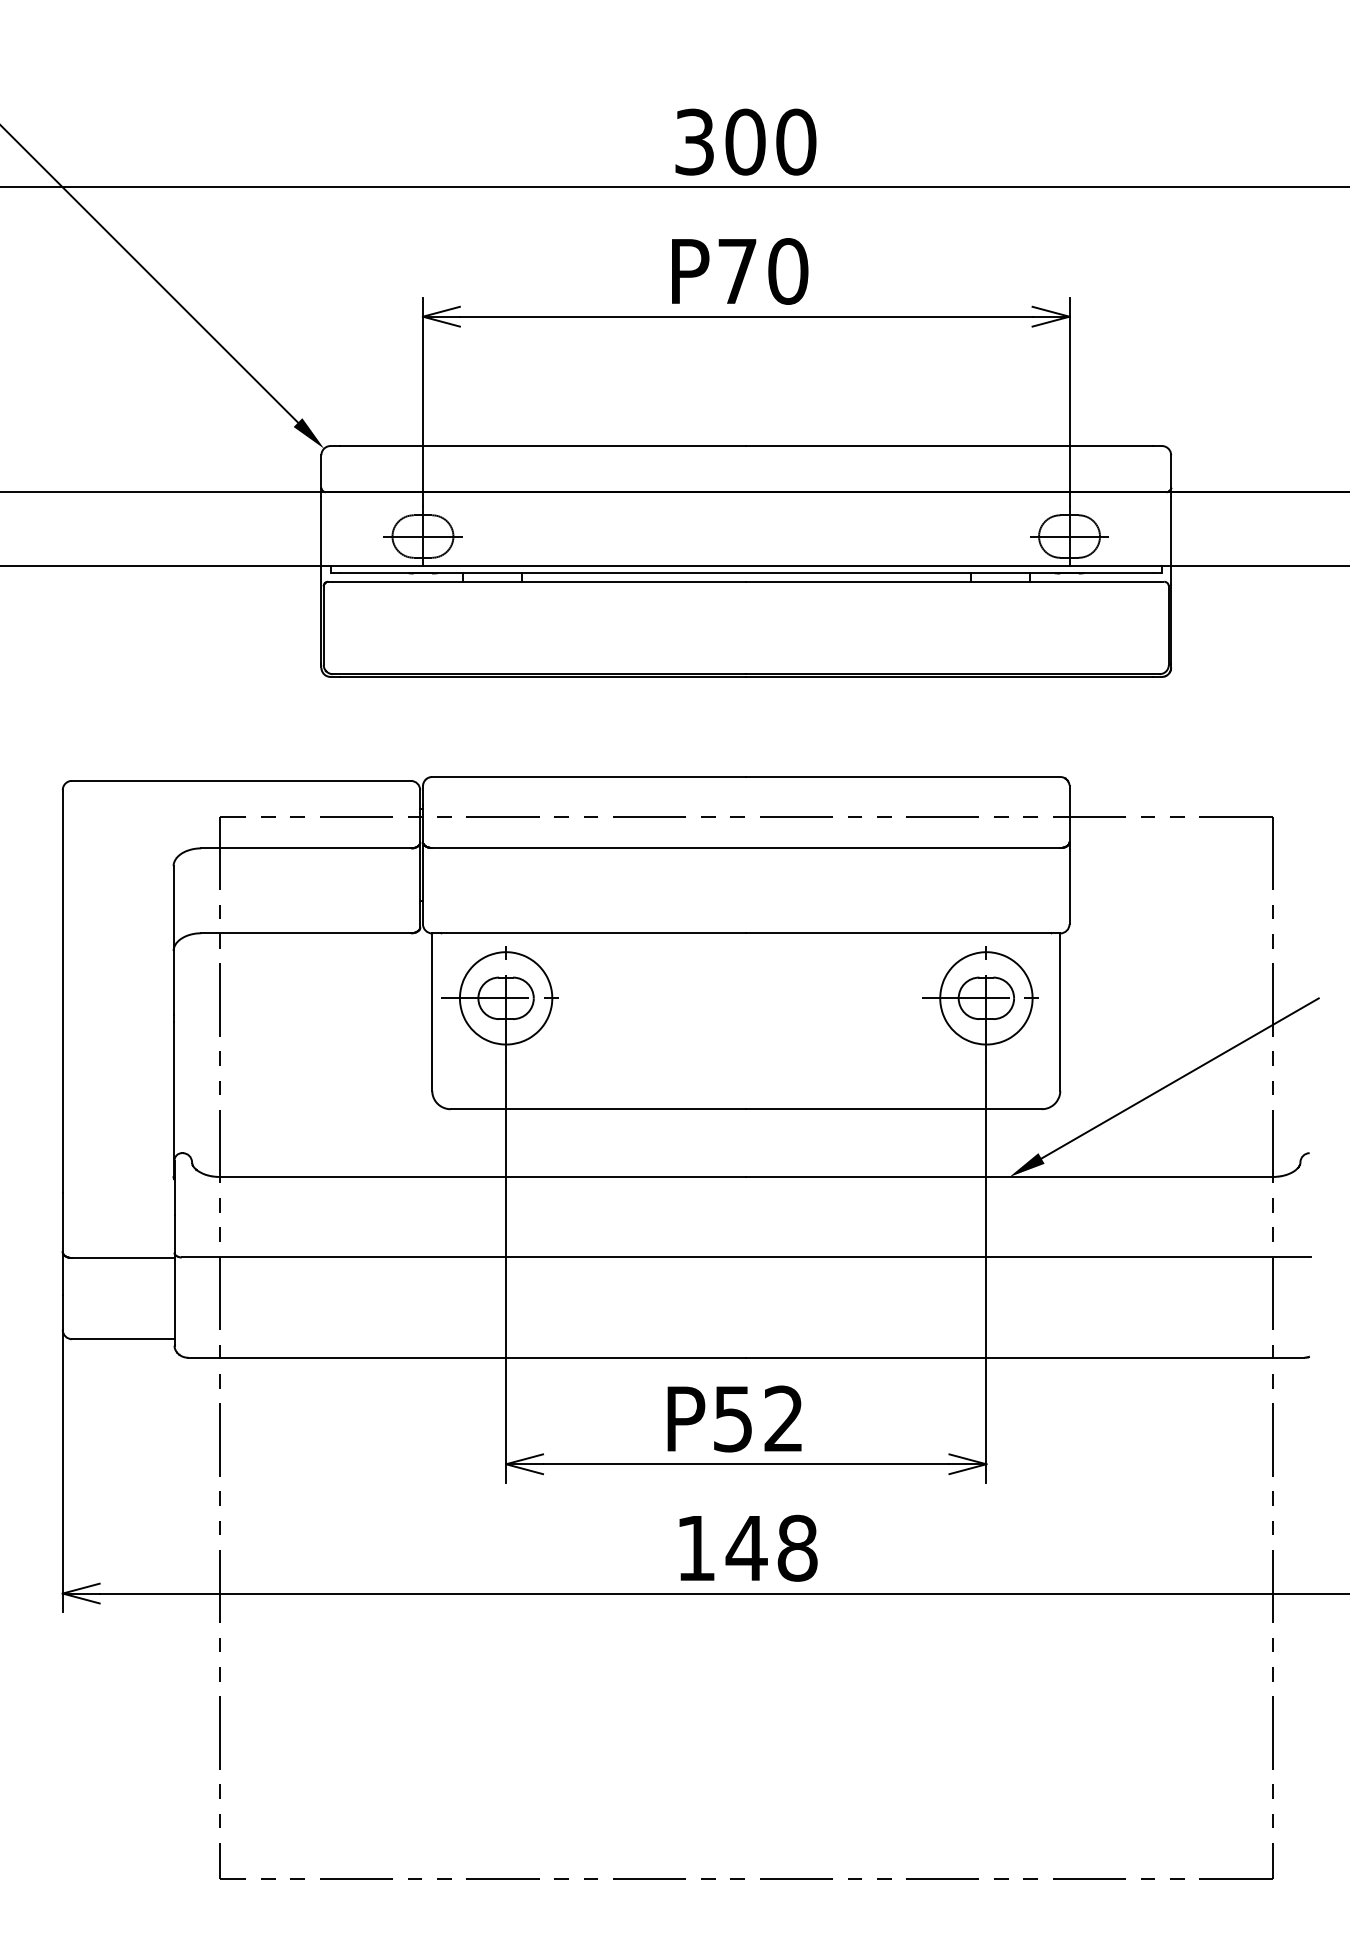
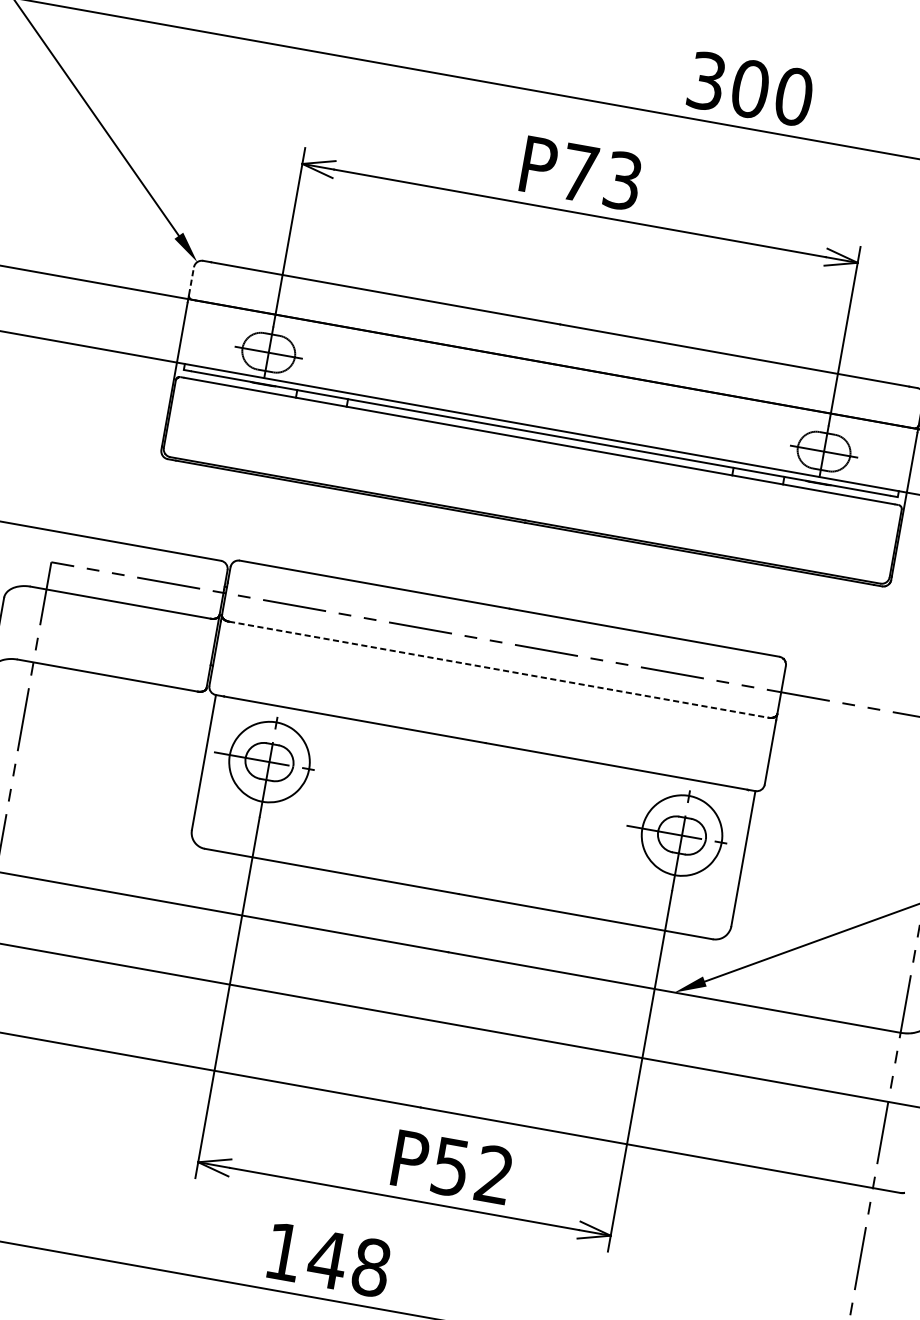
text: (745, 141) -> (750, 88), moved
text: (788, 271) -> (623, 181), P70 -> P73
line: (321, 470) -> (191, 280), solid -> dashed
line: (746, 848) -> (498, 670), solid -> dashed
text: (734, 1418) -> (452, 1166), moved
text: (748, 1547) -> (329, 1259), moved

